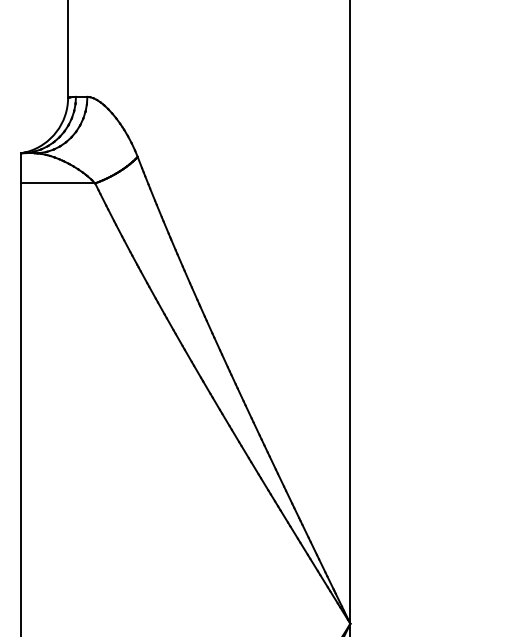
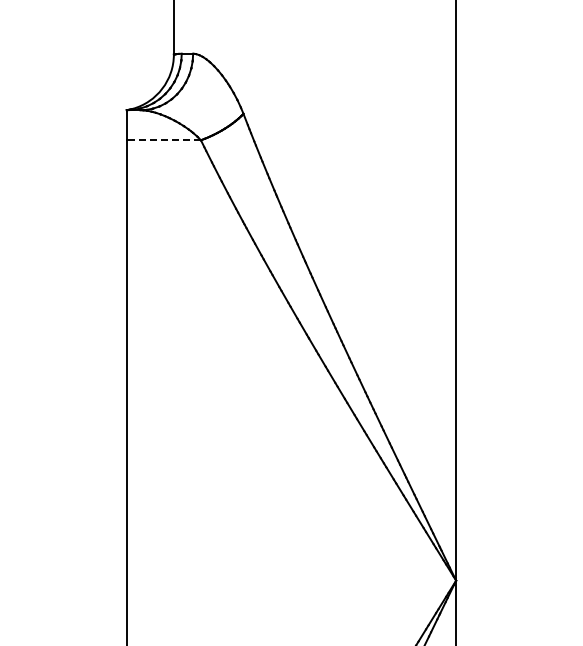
line: (57, 183) -> (163, 140), solid -> dashed

